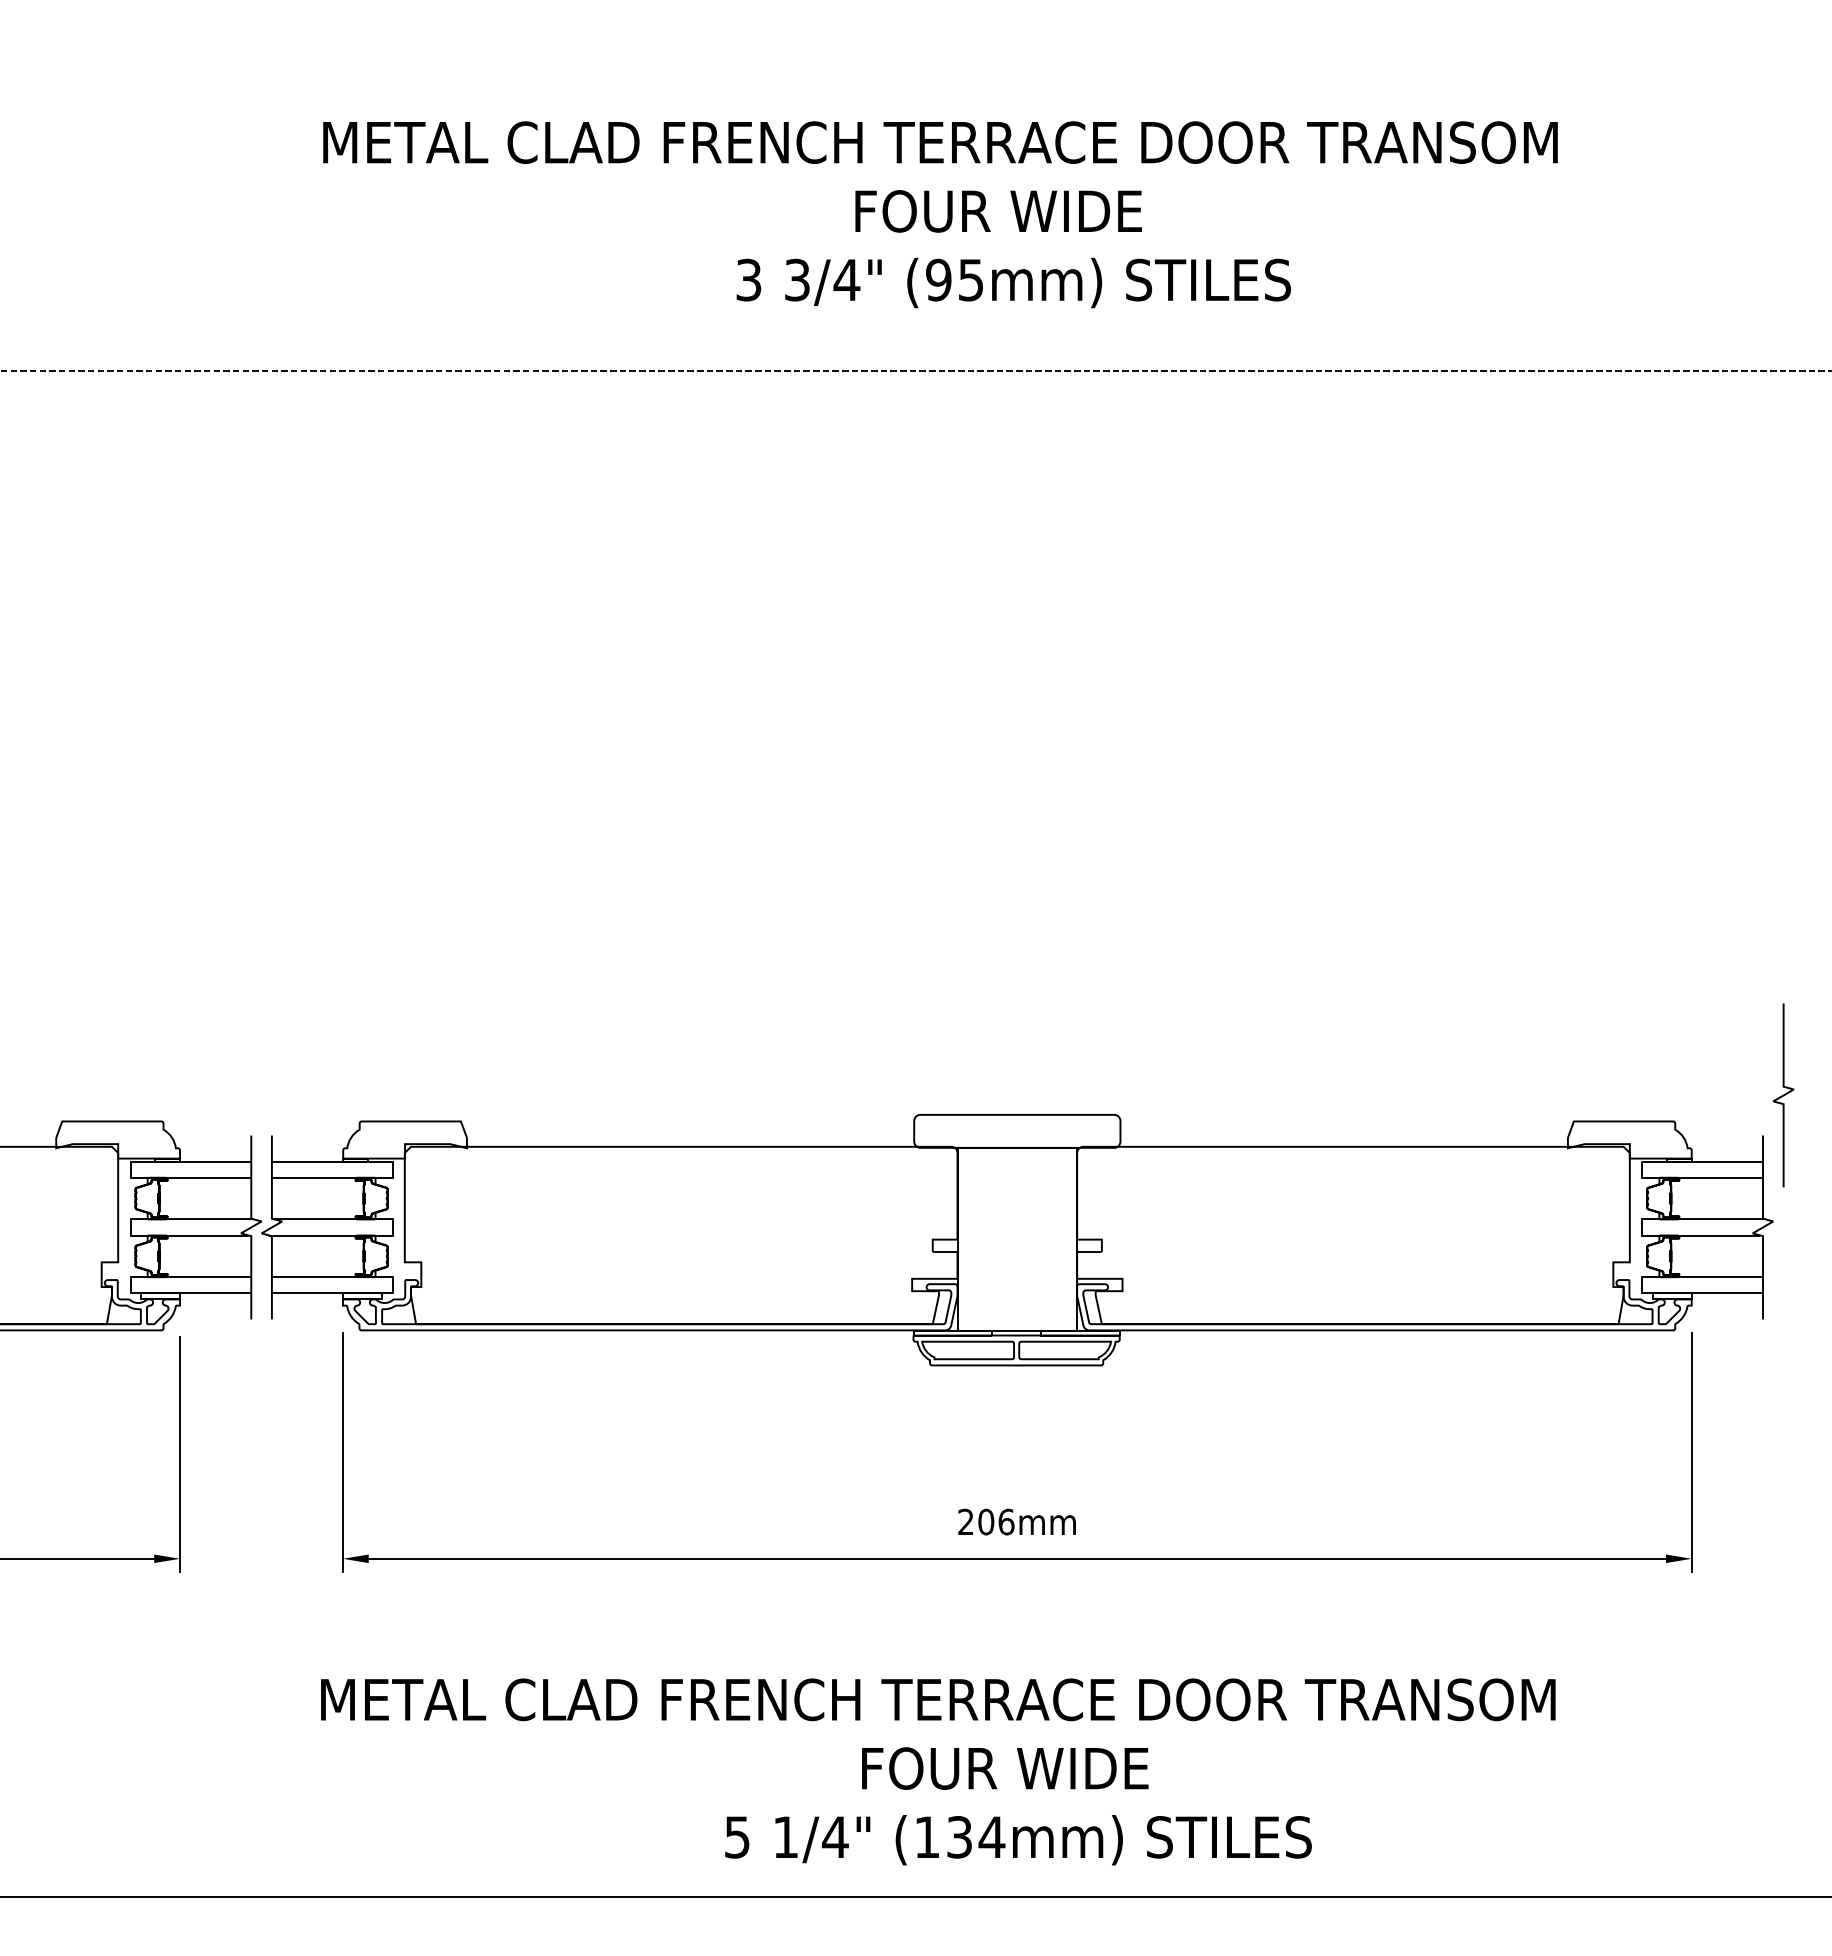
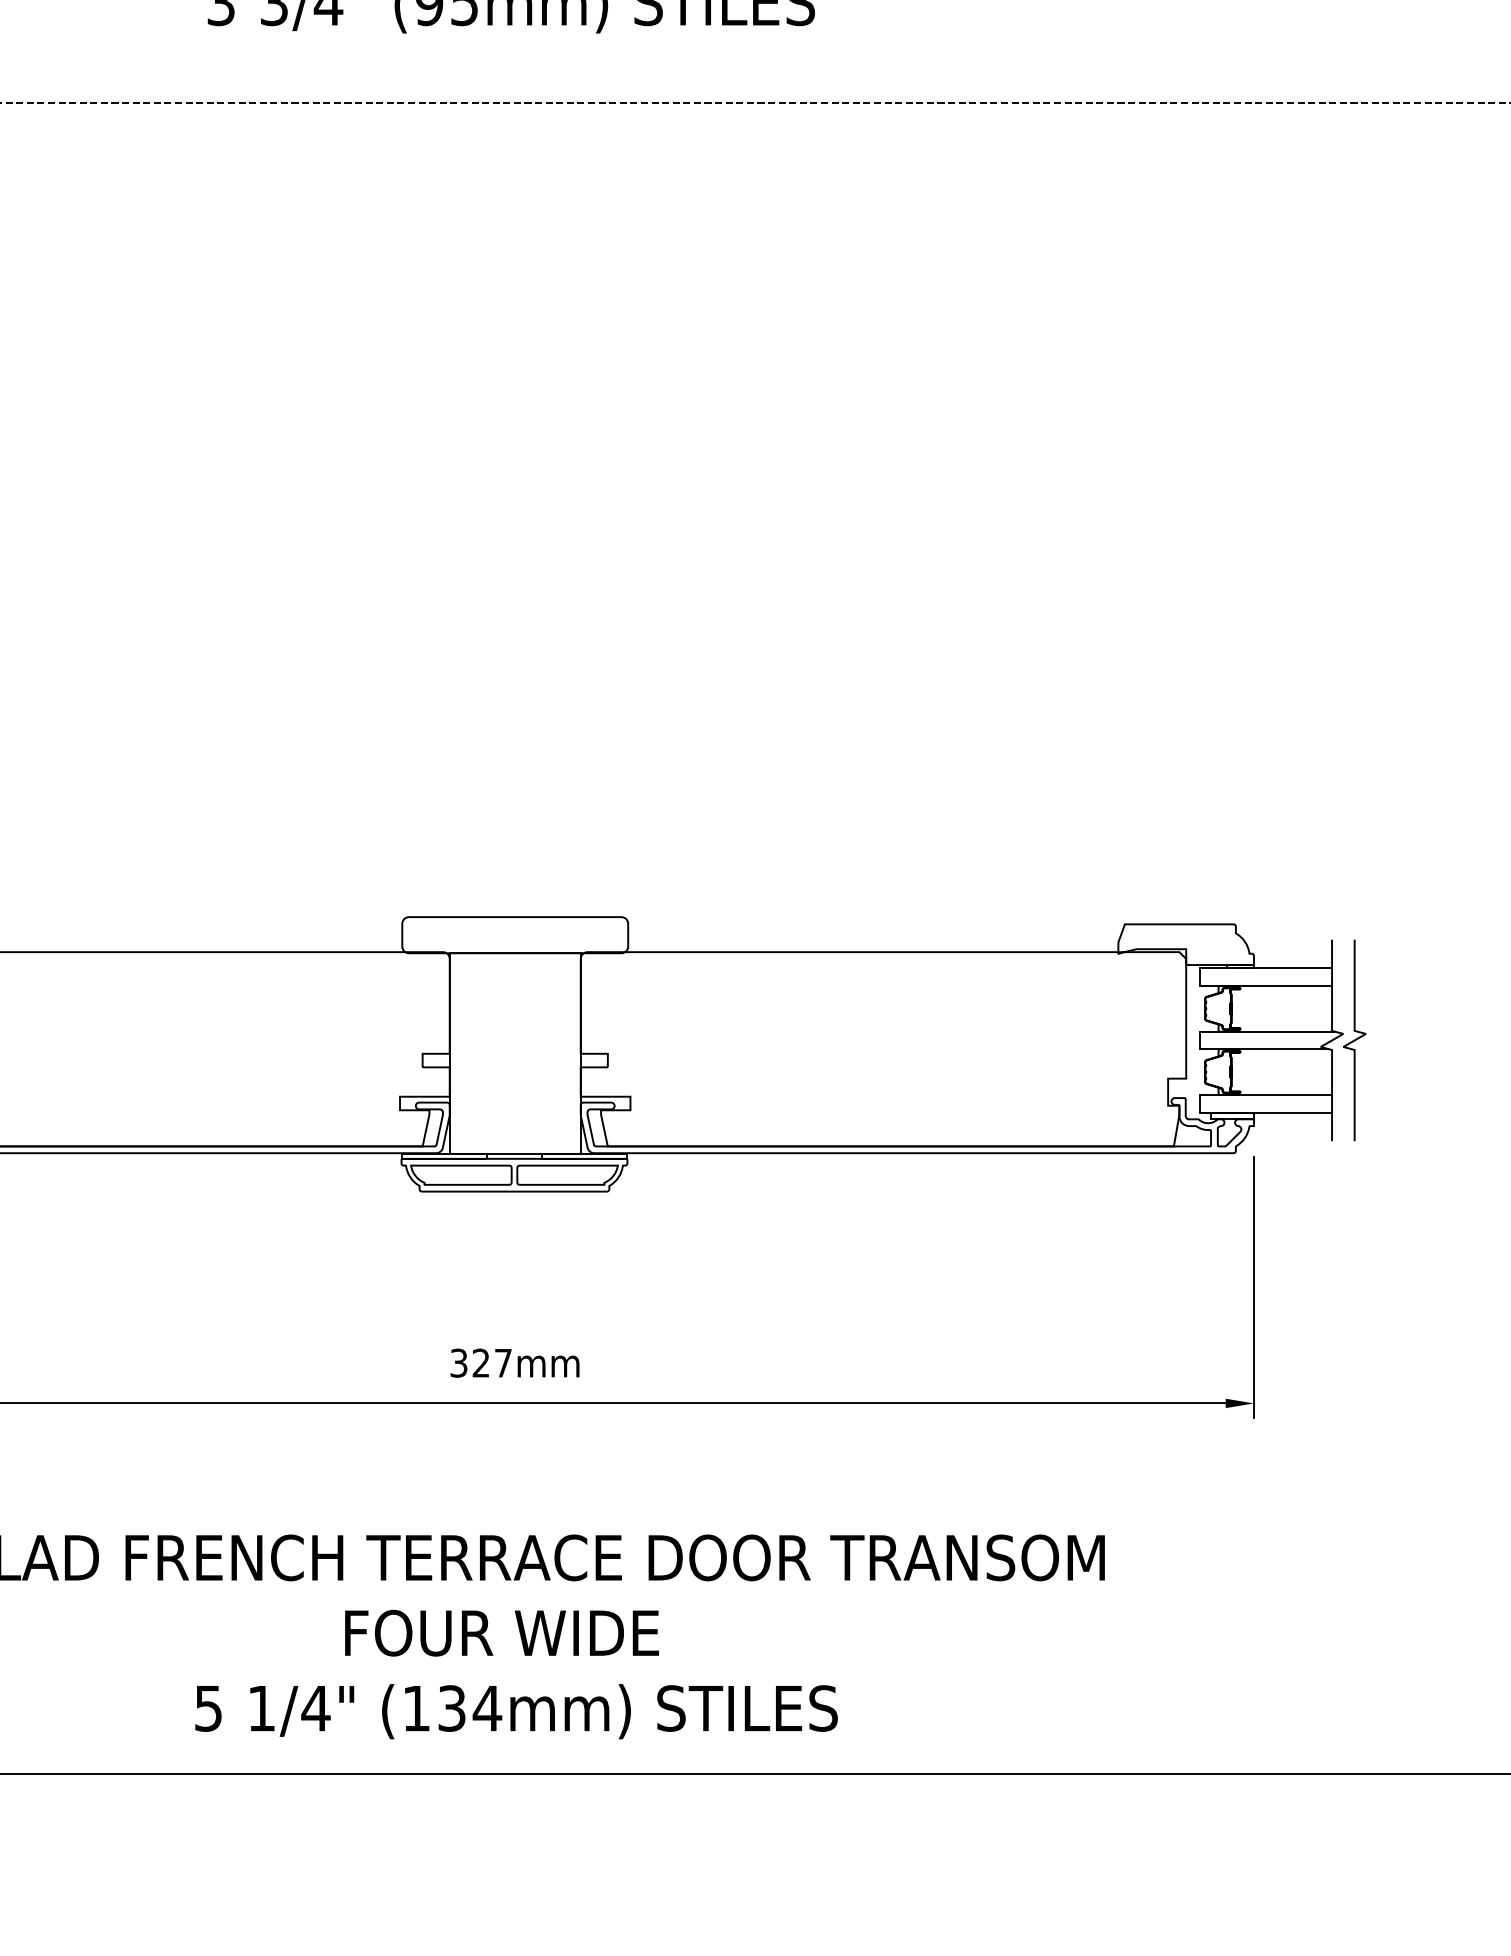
curve: (1783, 1095) -> (1354, 1040), moved
text: (986, 1521) -> (481, 1362), 206mm -> 327mm

